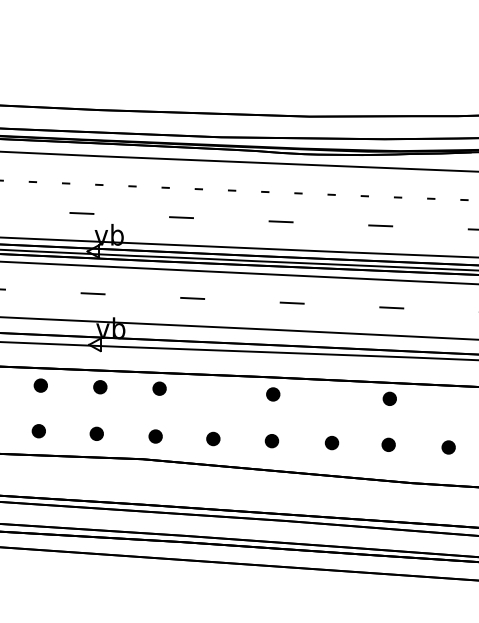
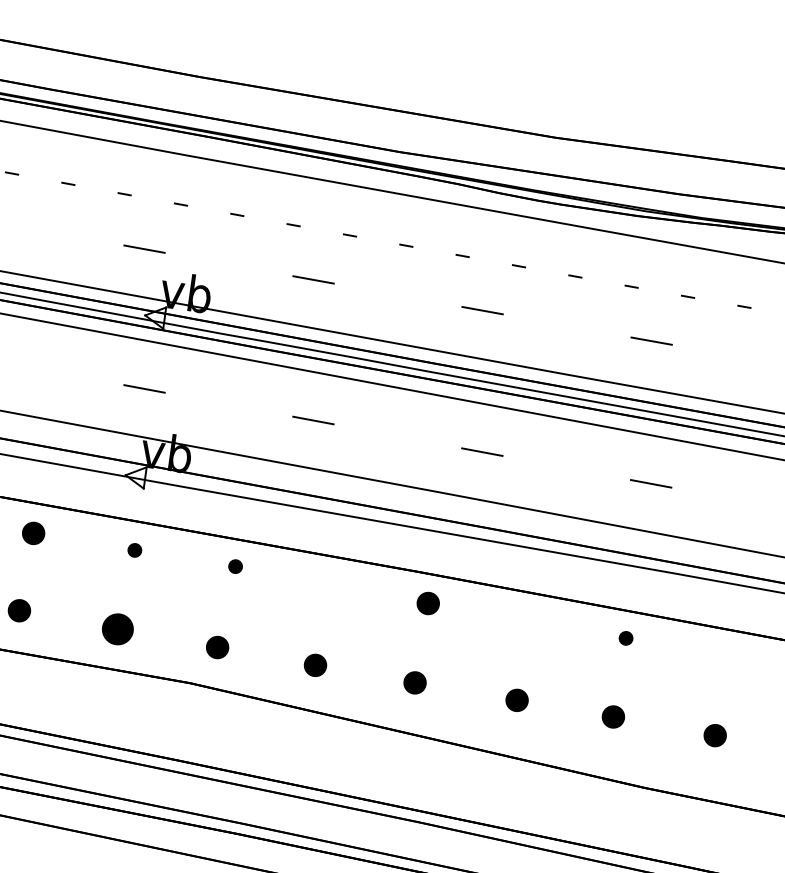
part: (100, 387) -> (135, 550), size x0.6
part: (159, 388) -> (235, 566), size x0.6
part: (389, 398) -> (625, 637), size x0.6
part: (96, 433) -> (117, 628), size x1.4

